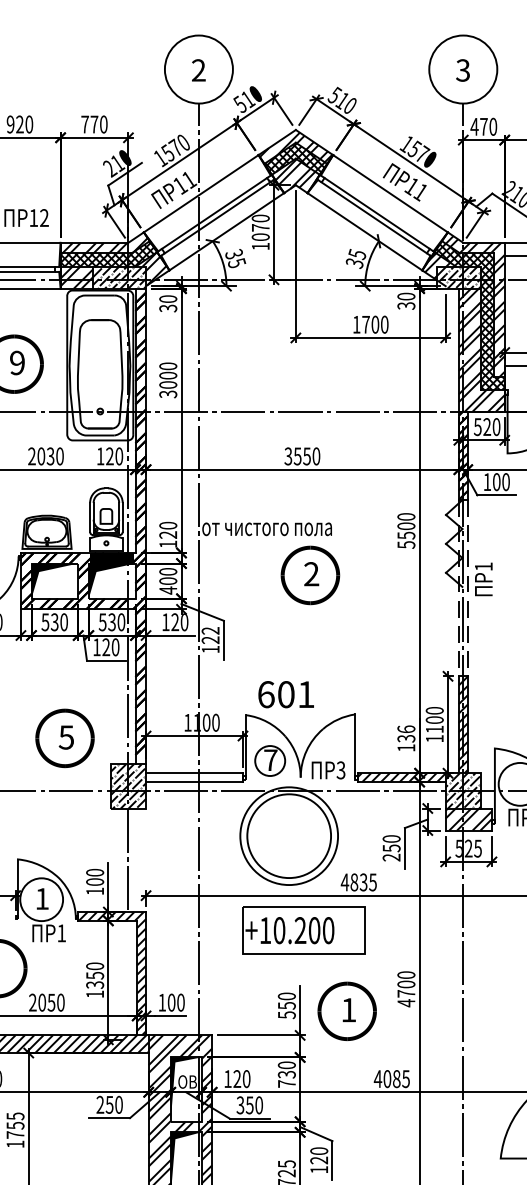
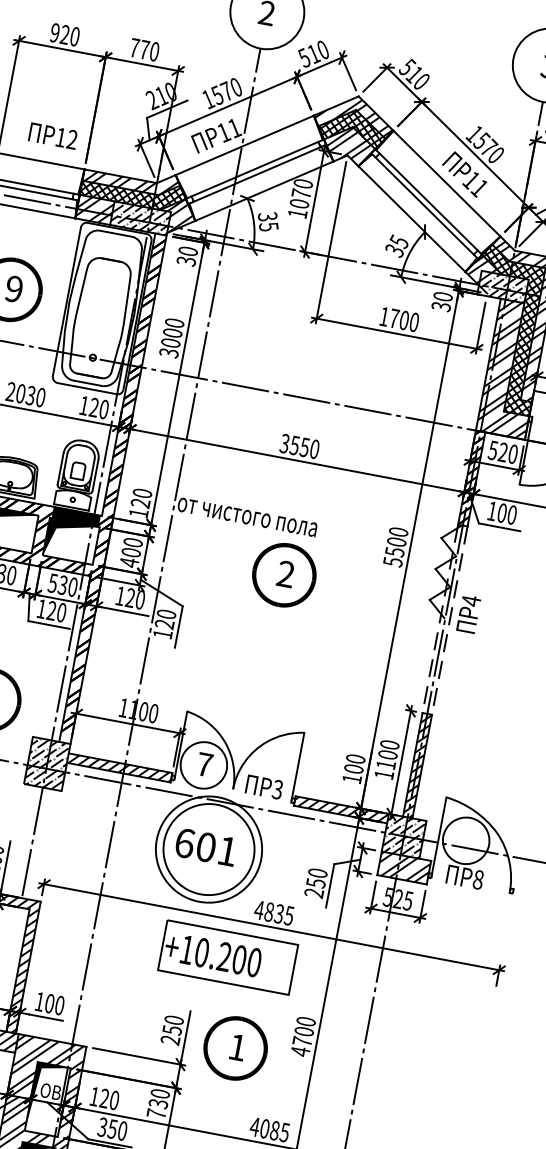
text: (483, 566) -> (471, 600), 1 -> 4
text: (210, 630) -> (166, 613), 122 -> 120
text: (285, 694) -> (205, 847), moved
text: (406, 733) -> (355, 763), 136 -> 100
circle: (269, 760) -> (203, 764), size x1.43
hatch: (194, 777) -> (119, 767), added
part: (303, 930) -> (227, 957), moved
text: (286, 1015) -> (169, 1040), 550 -> 250

